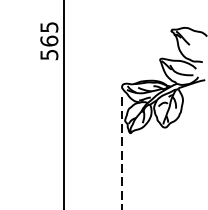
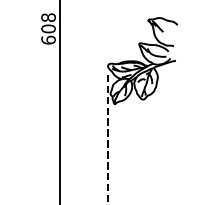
text: (49, 40) -> (48, 28), 565 -> 608

